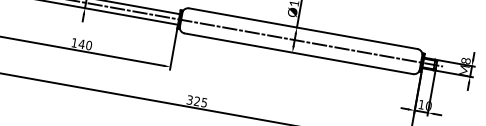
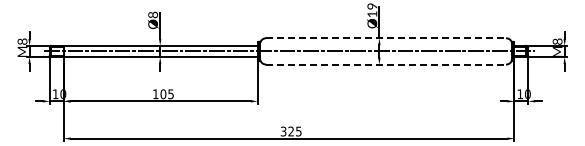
line: (303, 28) -> (386, 38), solid -> dashed
text: (84, 44) -> (166, 94), 140 -> 105
line: (299, 53) -> (386, 64), solid -> dashed

